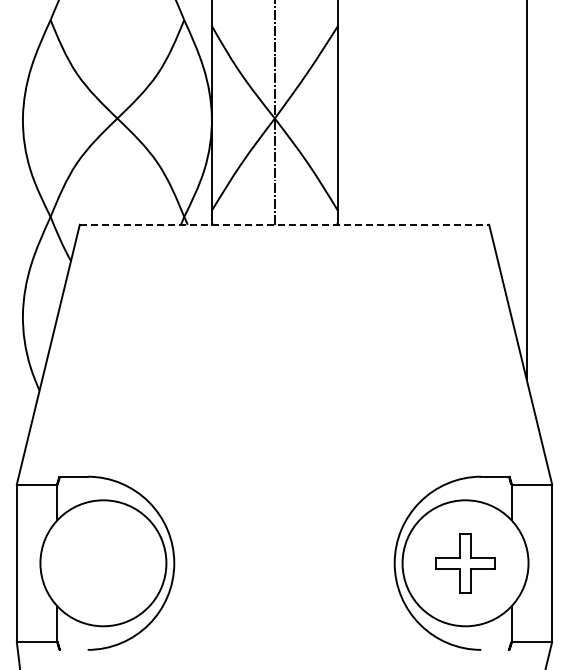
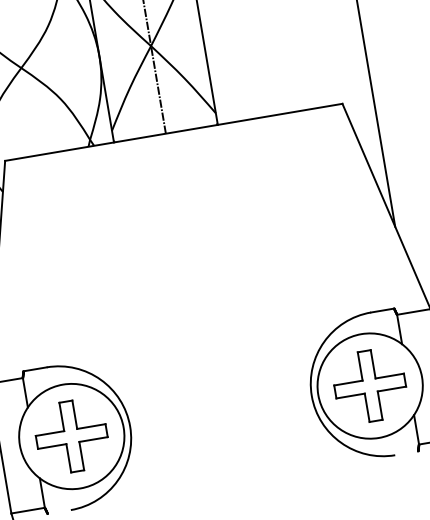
line: (284, 224) -> (173, 132), dashed -> solid
part: (103, 563) -> (71, 436), added
part: (465, 563) -> (370, 386), size x1.43

